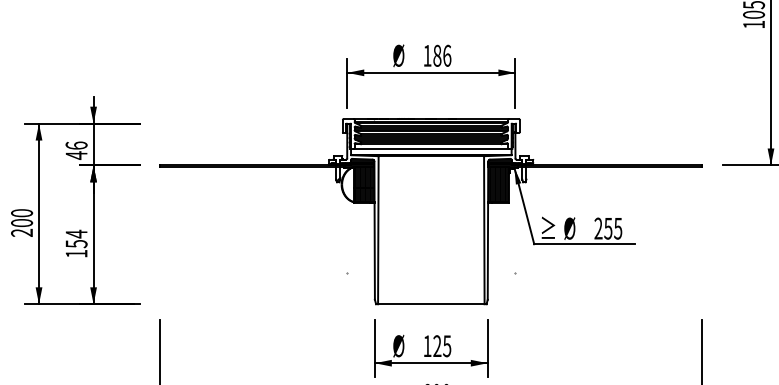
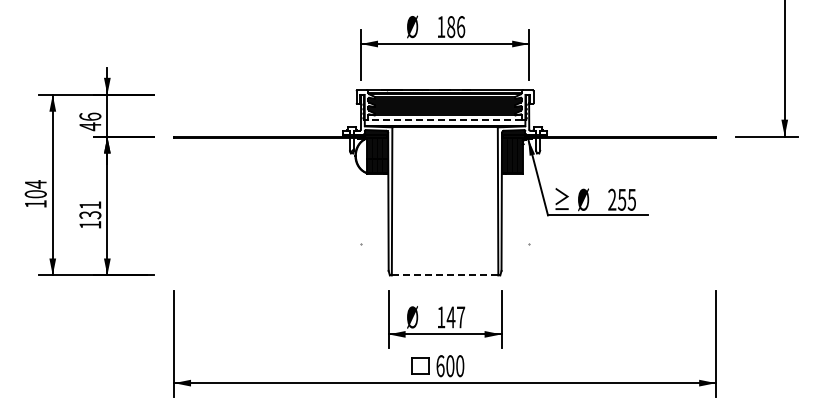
line: (430, 149) -> (444, 120), solid -> dashed
text: (21, 223) -> (35, 194), 200 -> 104
text: (76, 238) -> (90, 209), 154 -> 131
line: (430, 304) -> (444, 275), solid -> dashed
text: (441, 346) -> (455, 317), 125 -> 147

